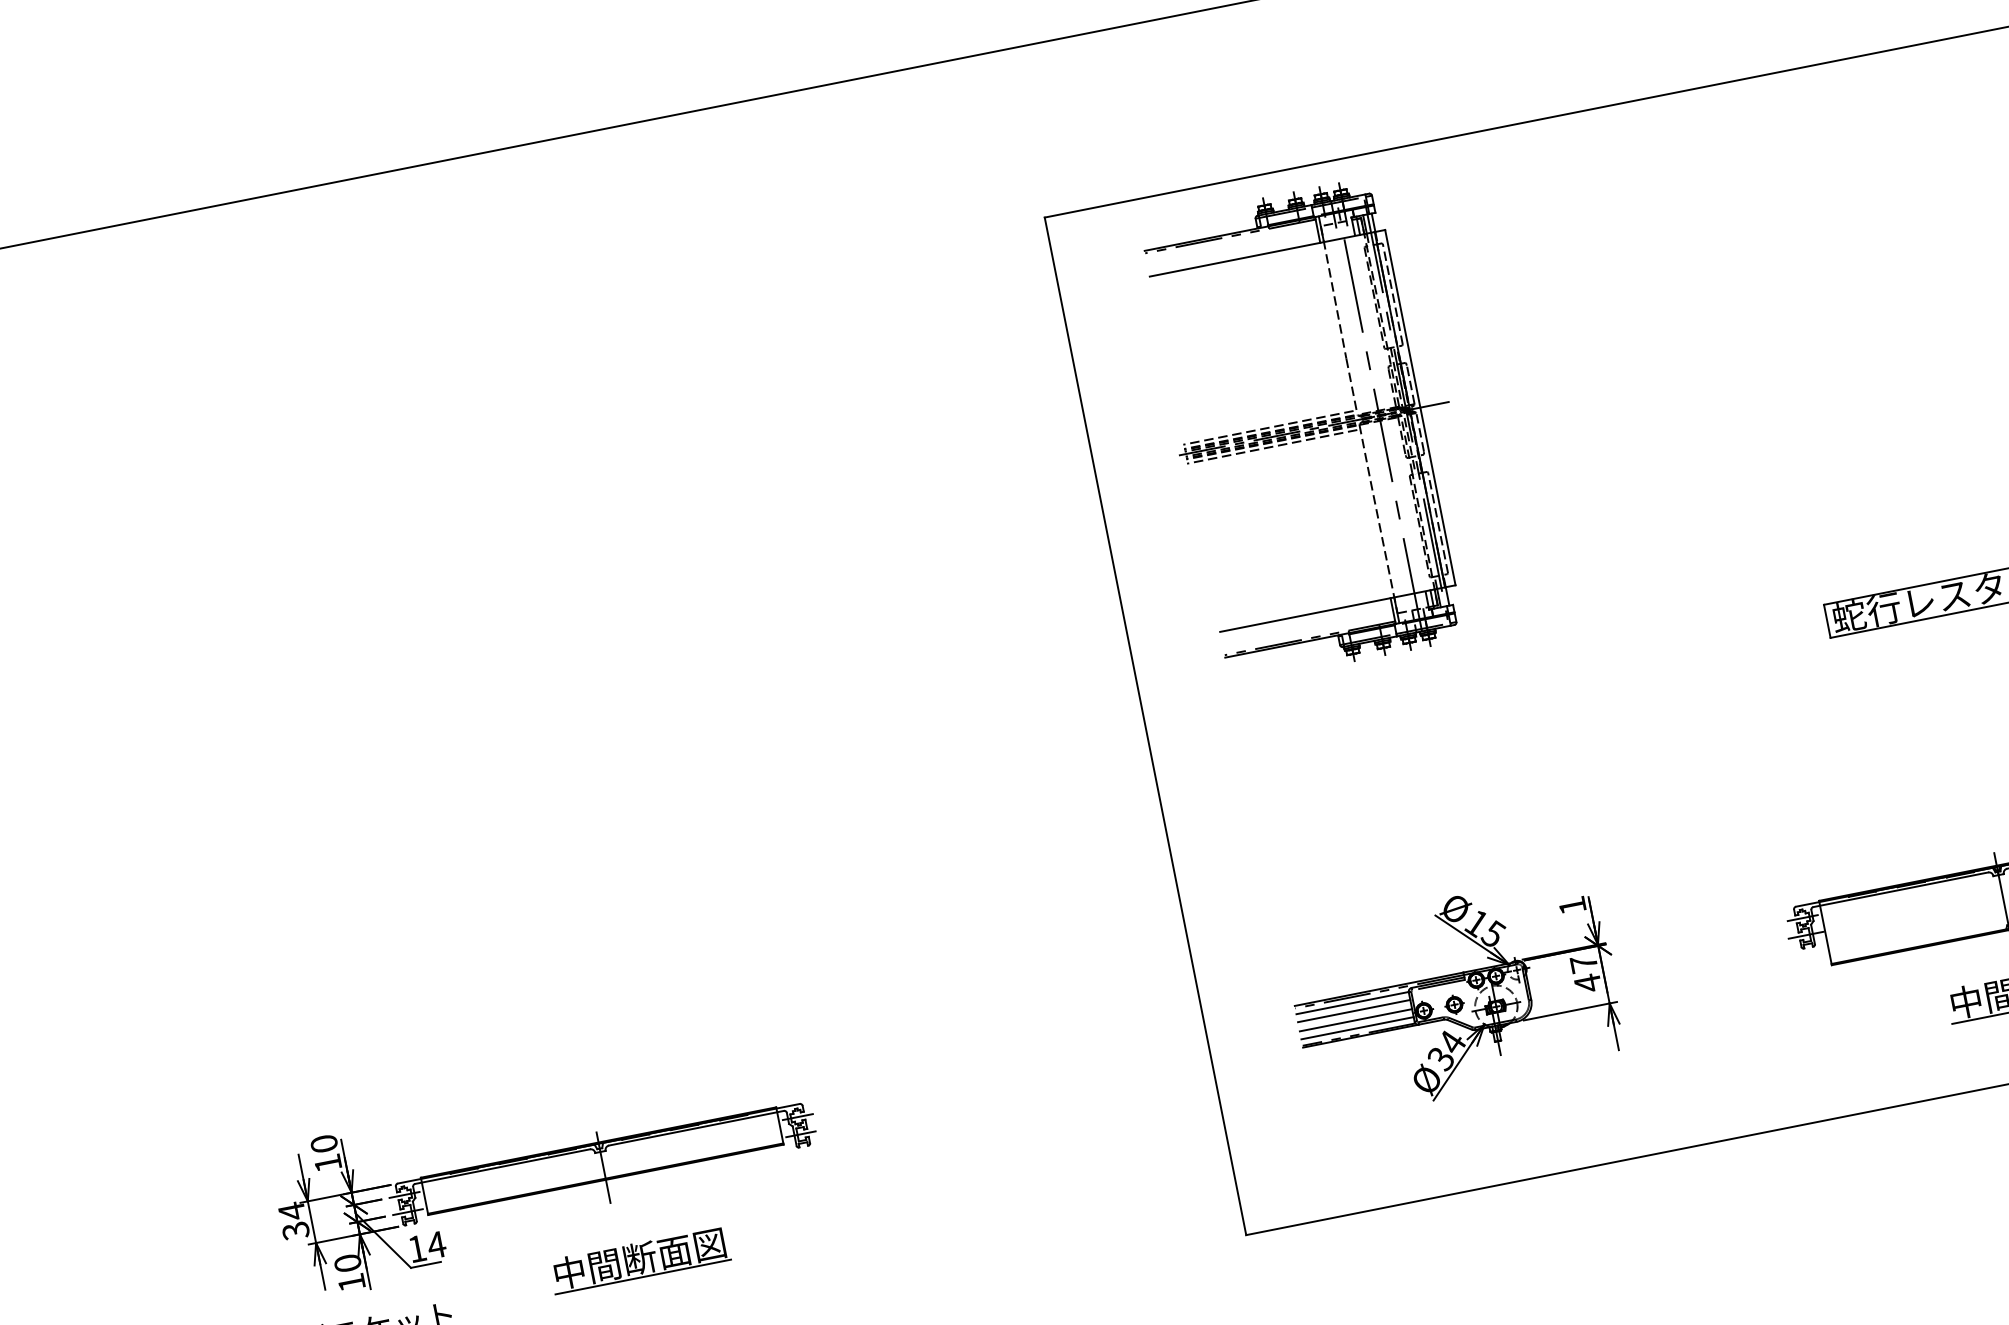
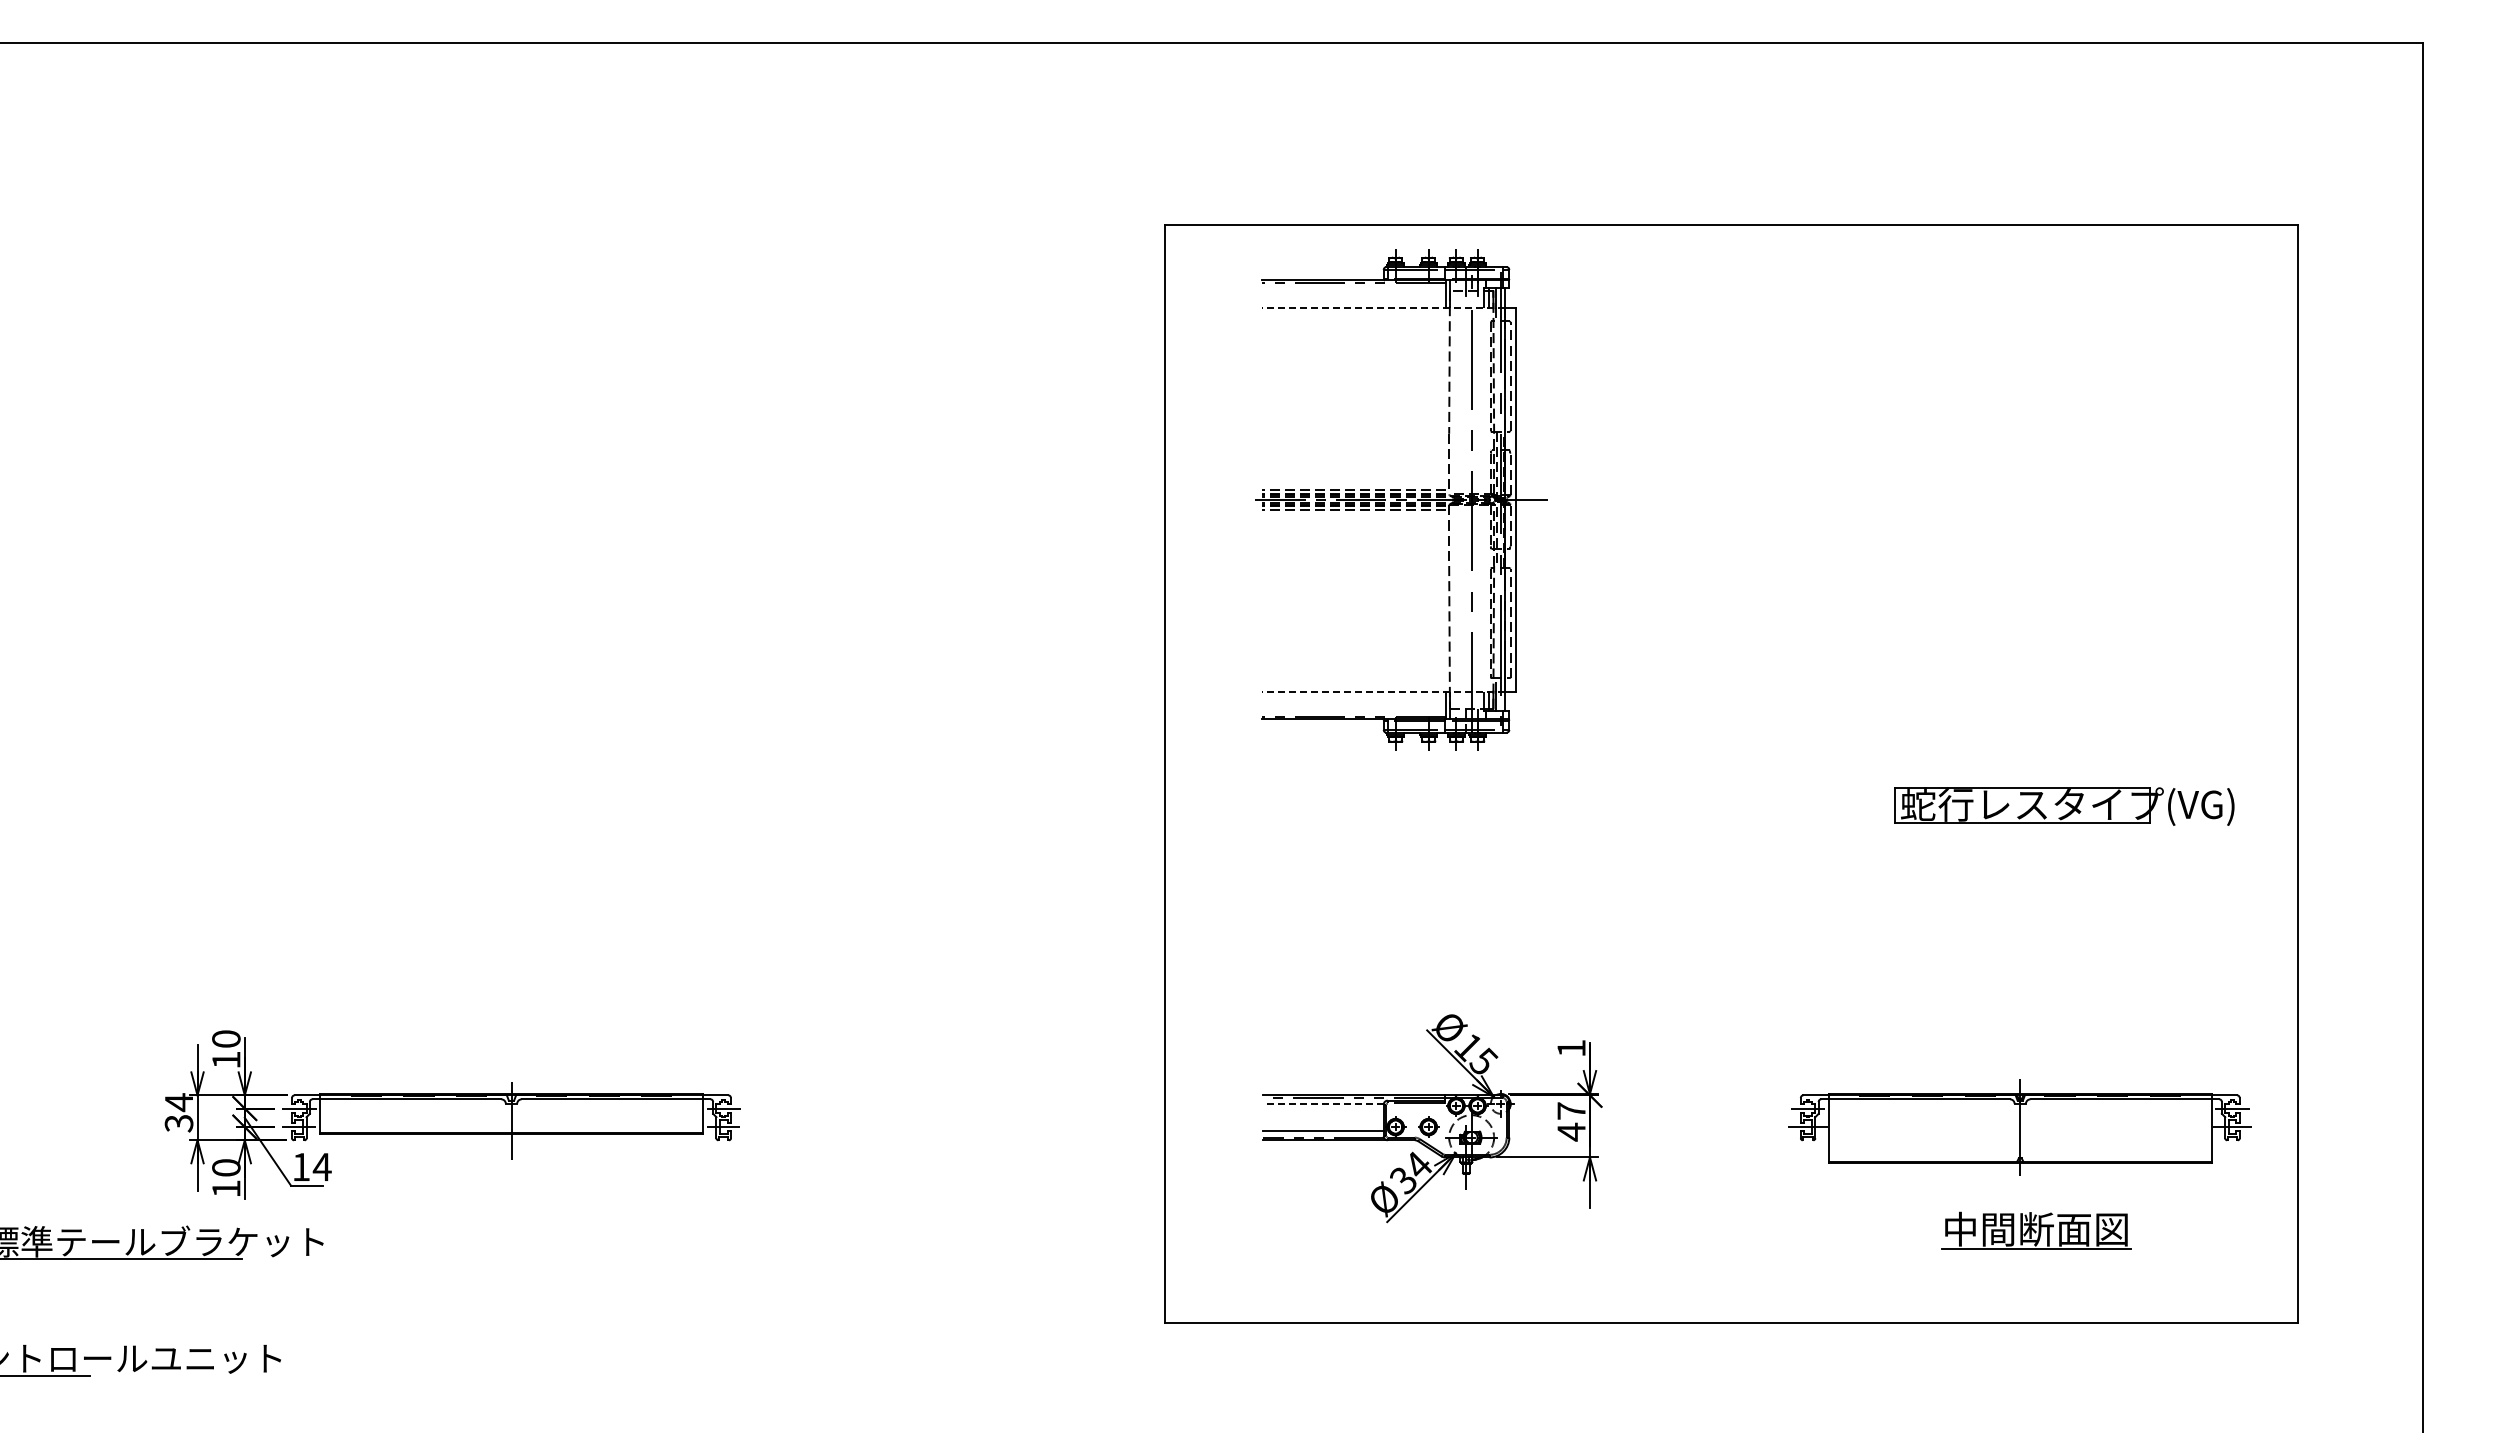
line: (1261, 254) -> (1382, 308), solid -> dashed
line: (1331, 609) -> (1382, 691), solid -> dashed
line: (1352, 1003) -> (1323, 1104), solid -> dashed
line: (1353, 1010) -> (1322, 1112), removed
line: (1355, 1020) -> (1322, 1122), removed
part: (640, 1259) -> (530, 1224), removed

